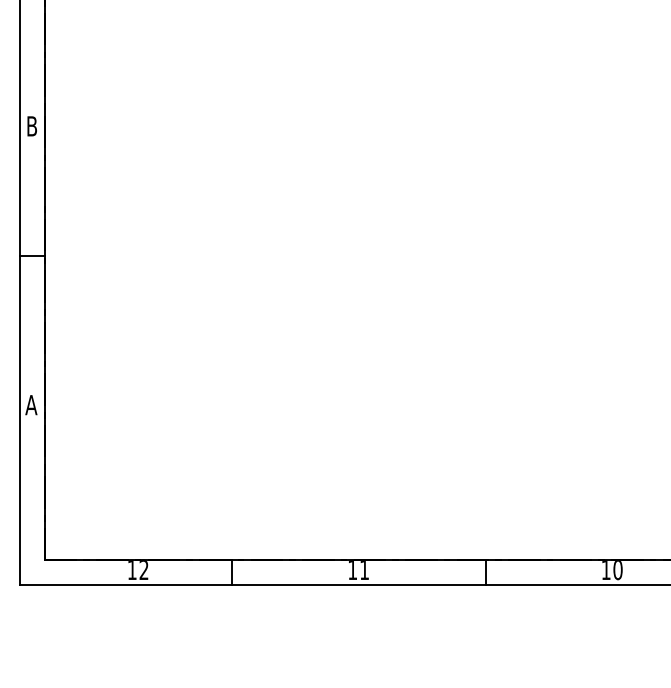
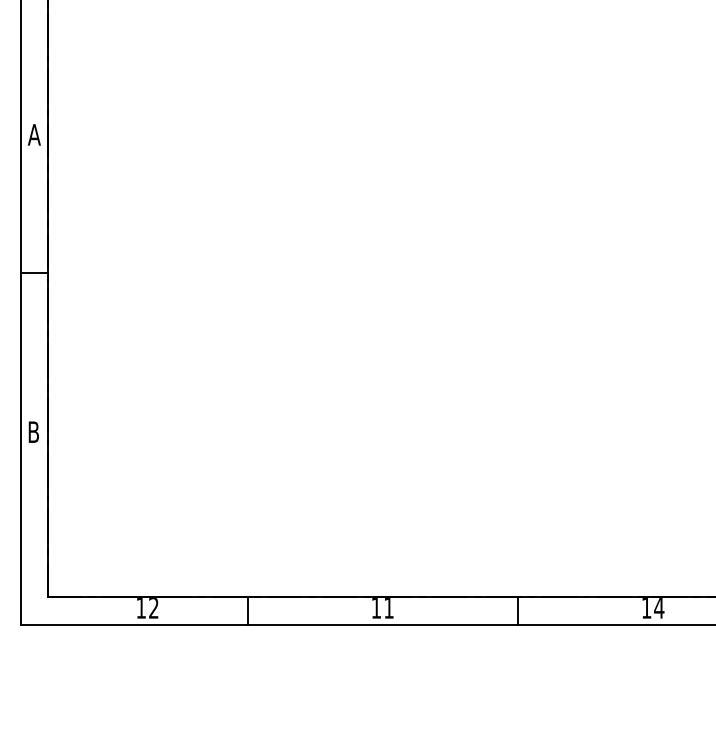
text: (31, 125) -> (33, 134), B -> A
text: (31, 404) -> (33, 431), A -> B
text: (618, 570) -> (659, 608), 10 -> 14

